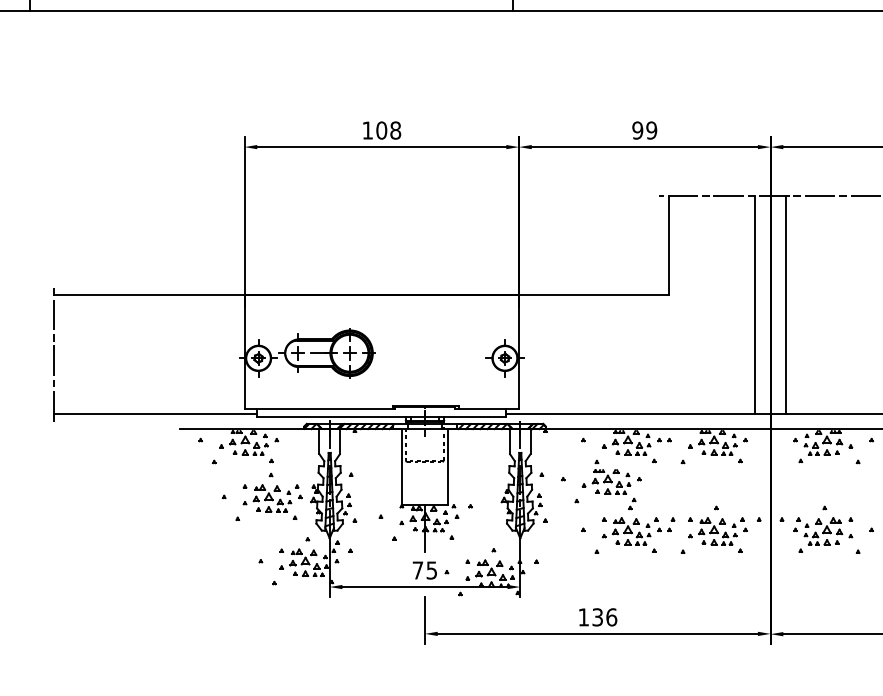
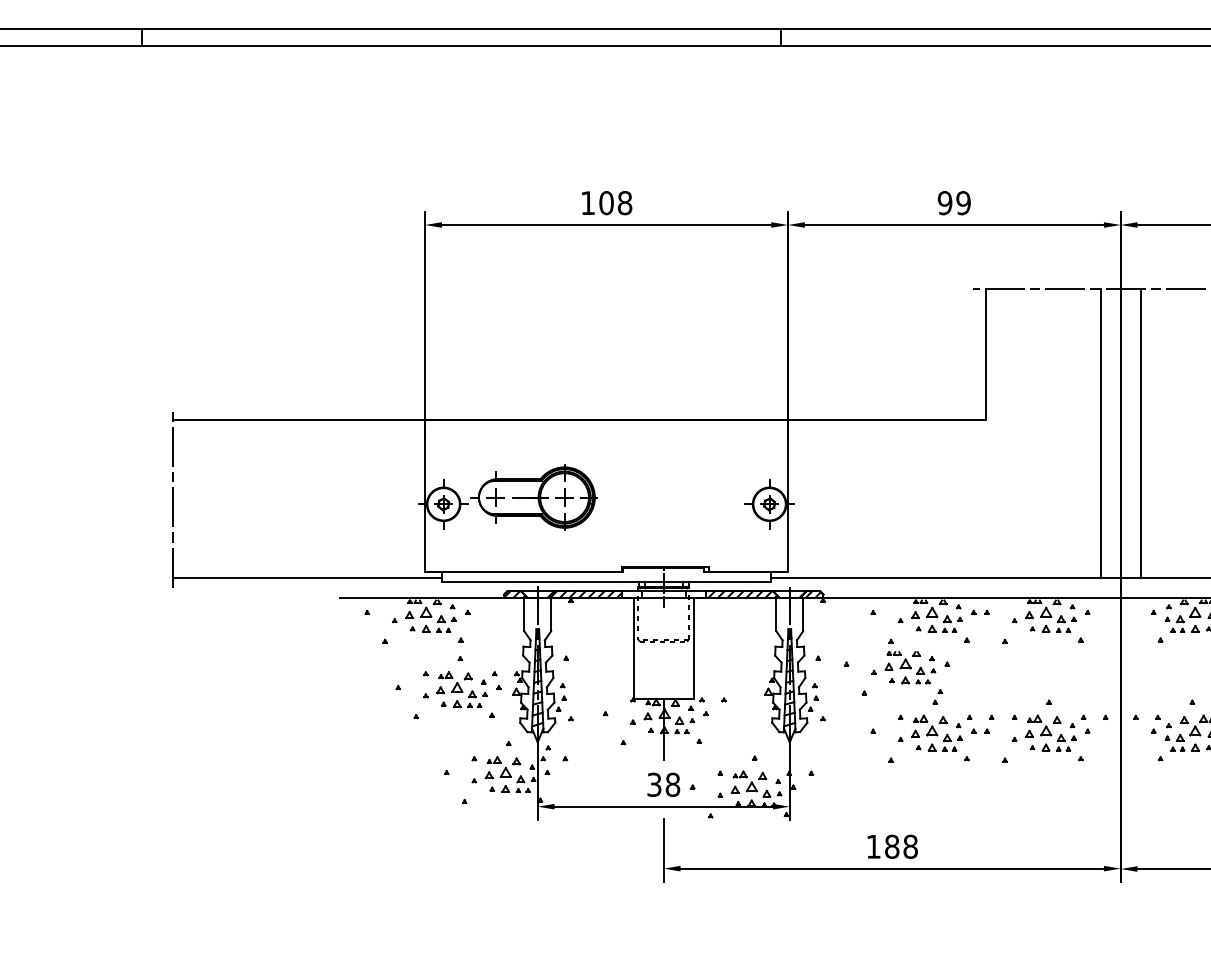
text: (424, 570) -> (663, 784), 75 -> 38
text: (604, 617) -> (901, 846), 136 -> 188

